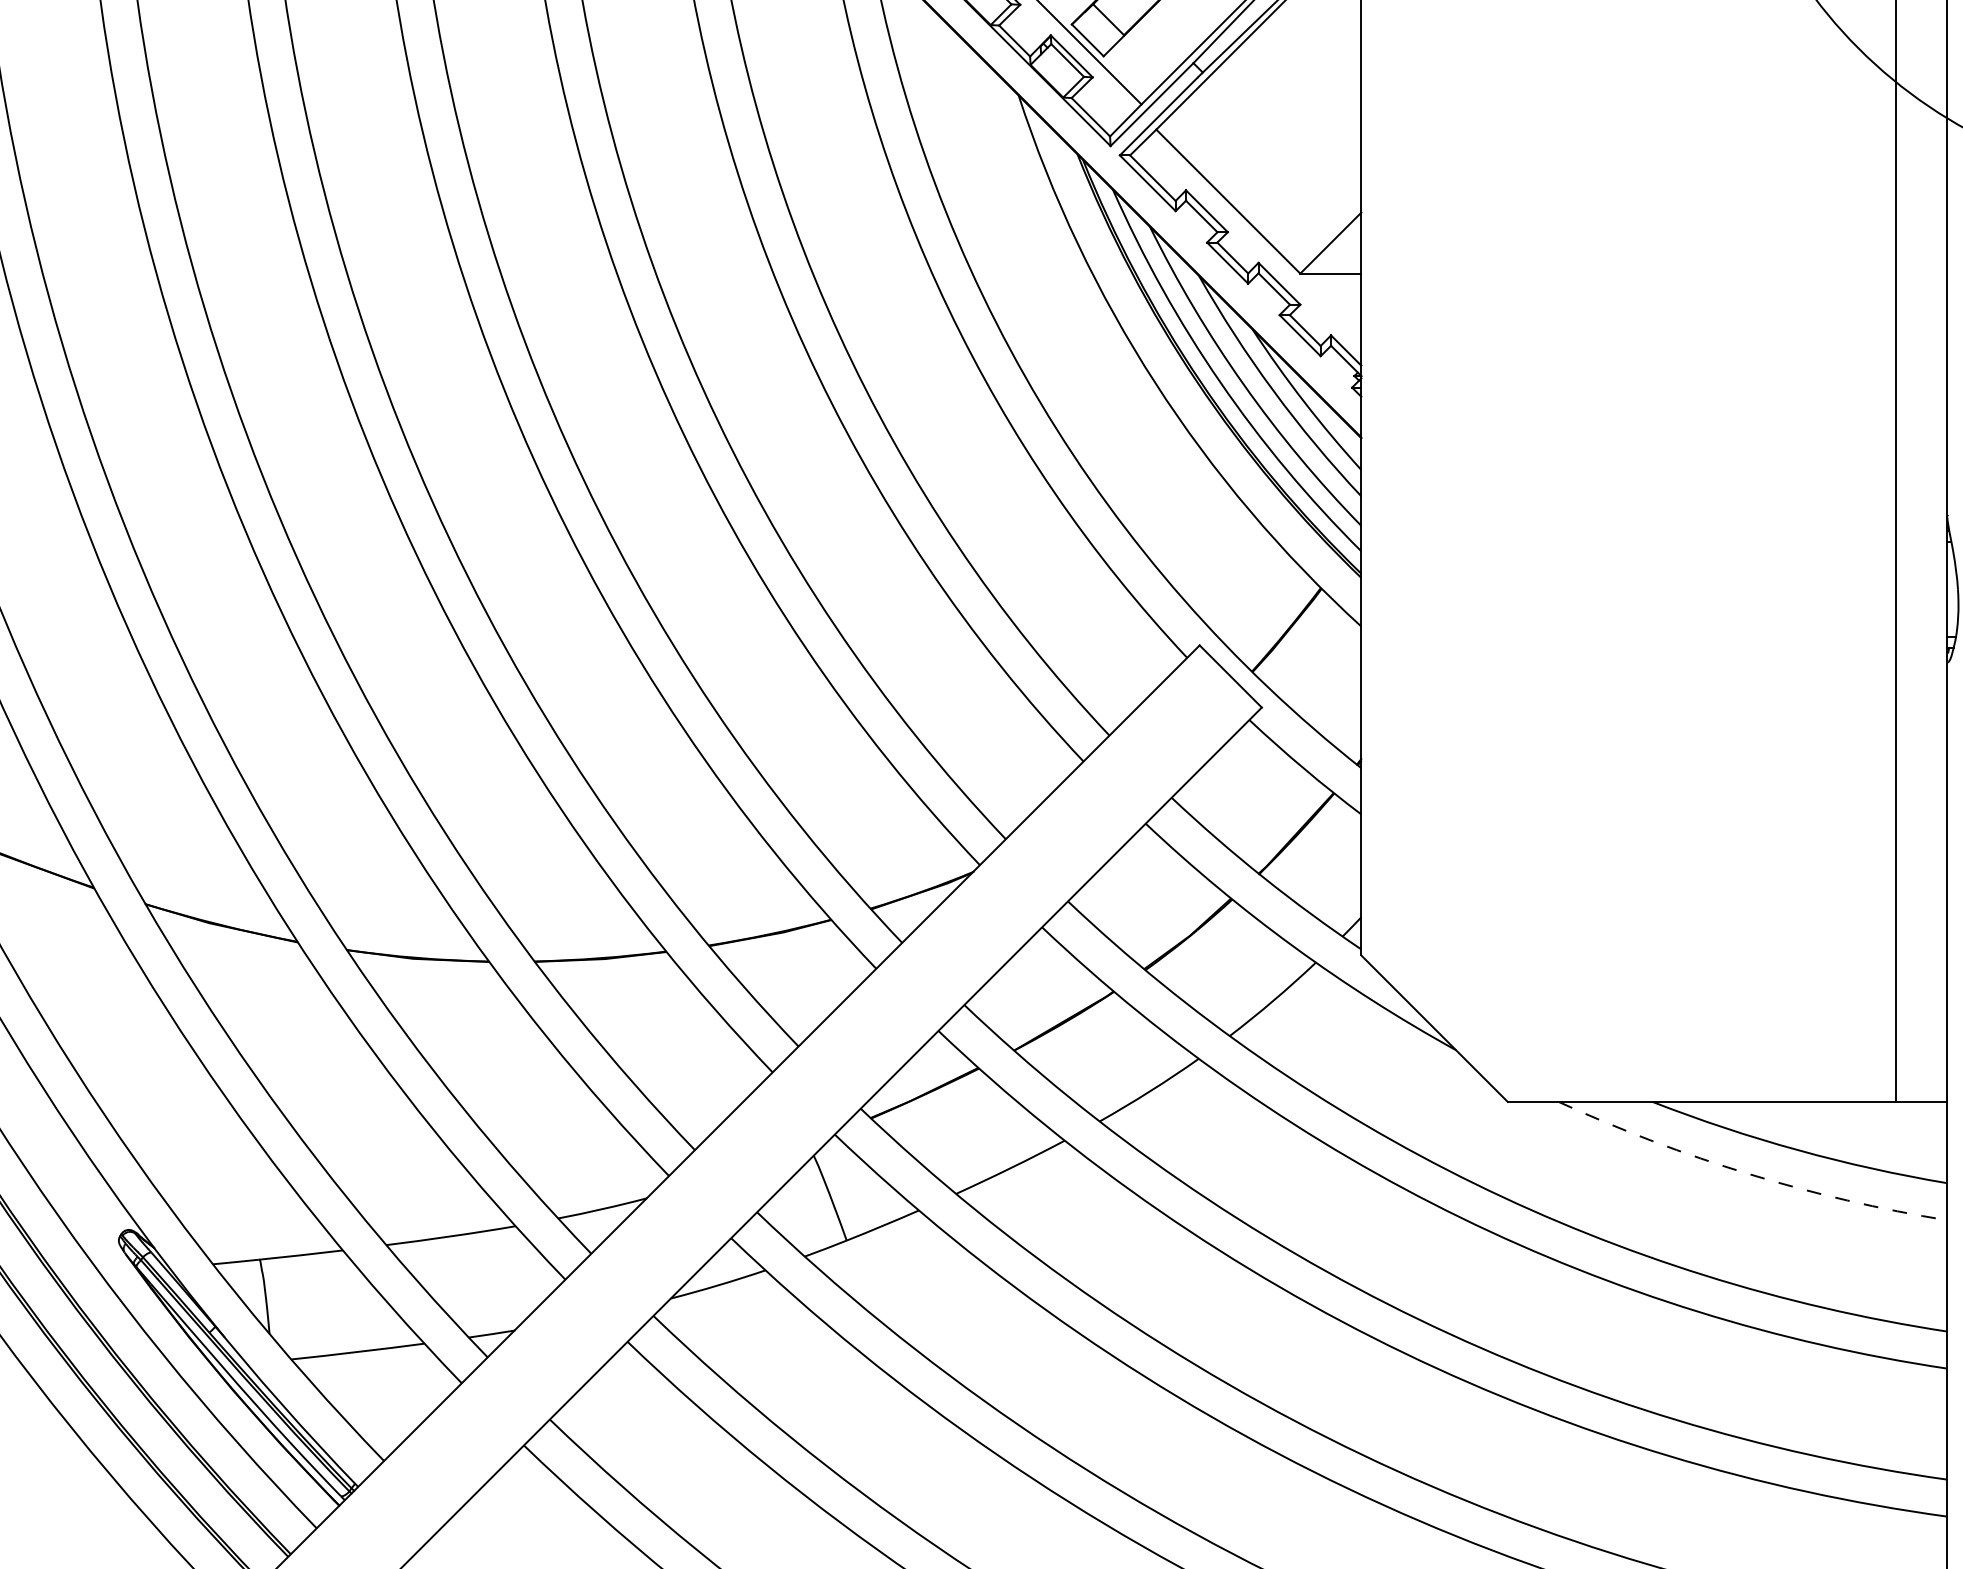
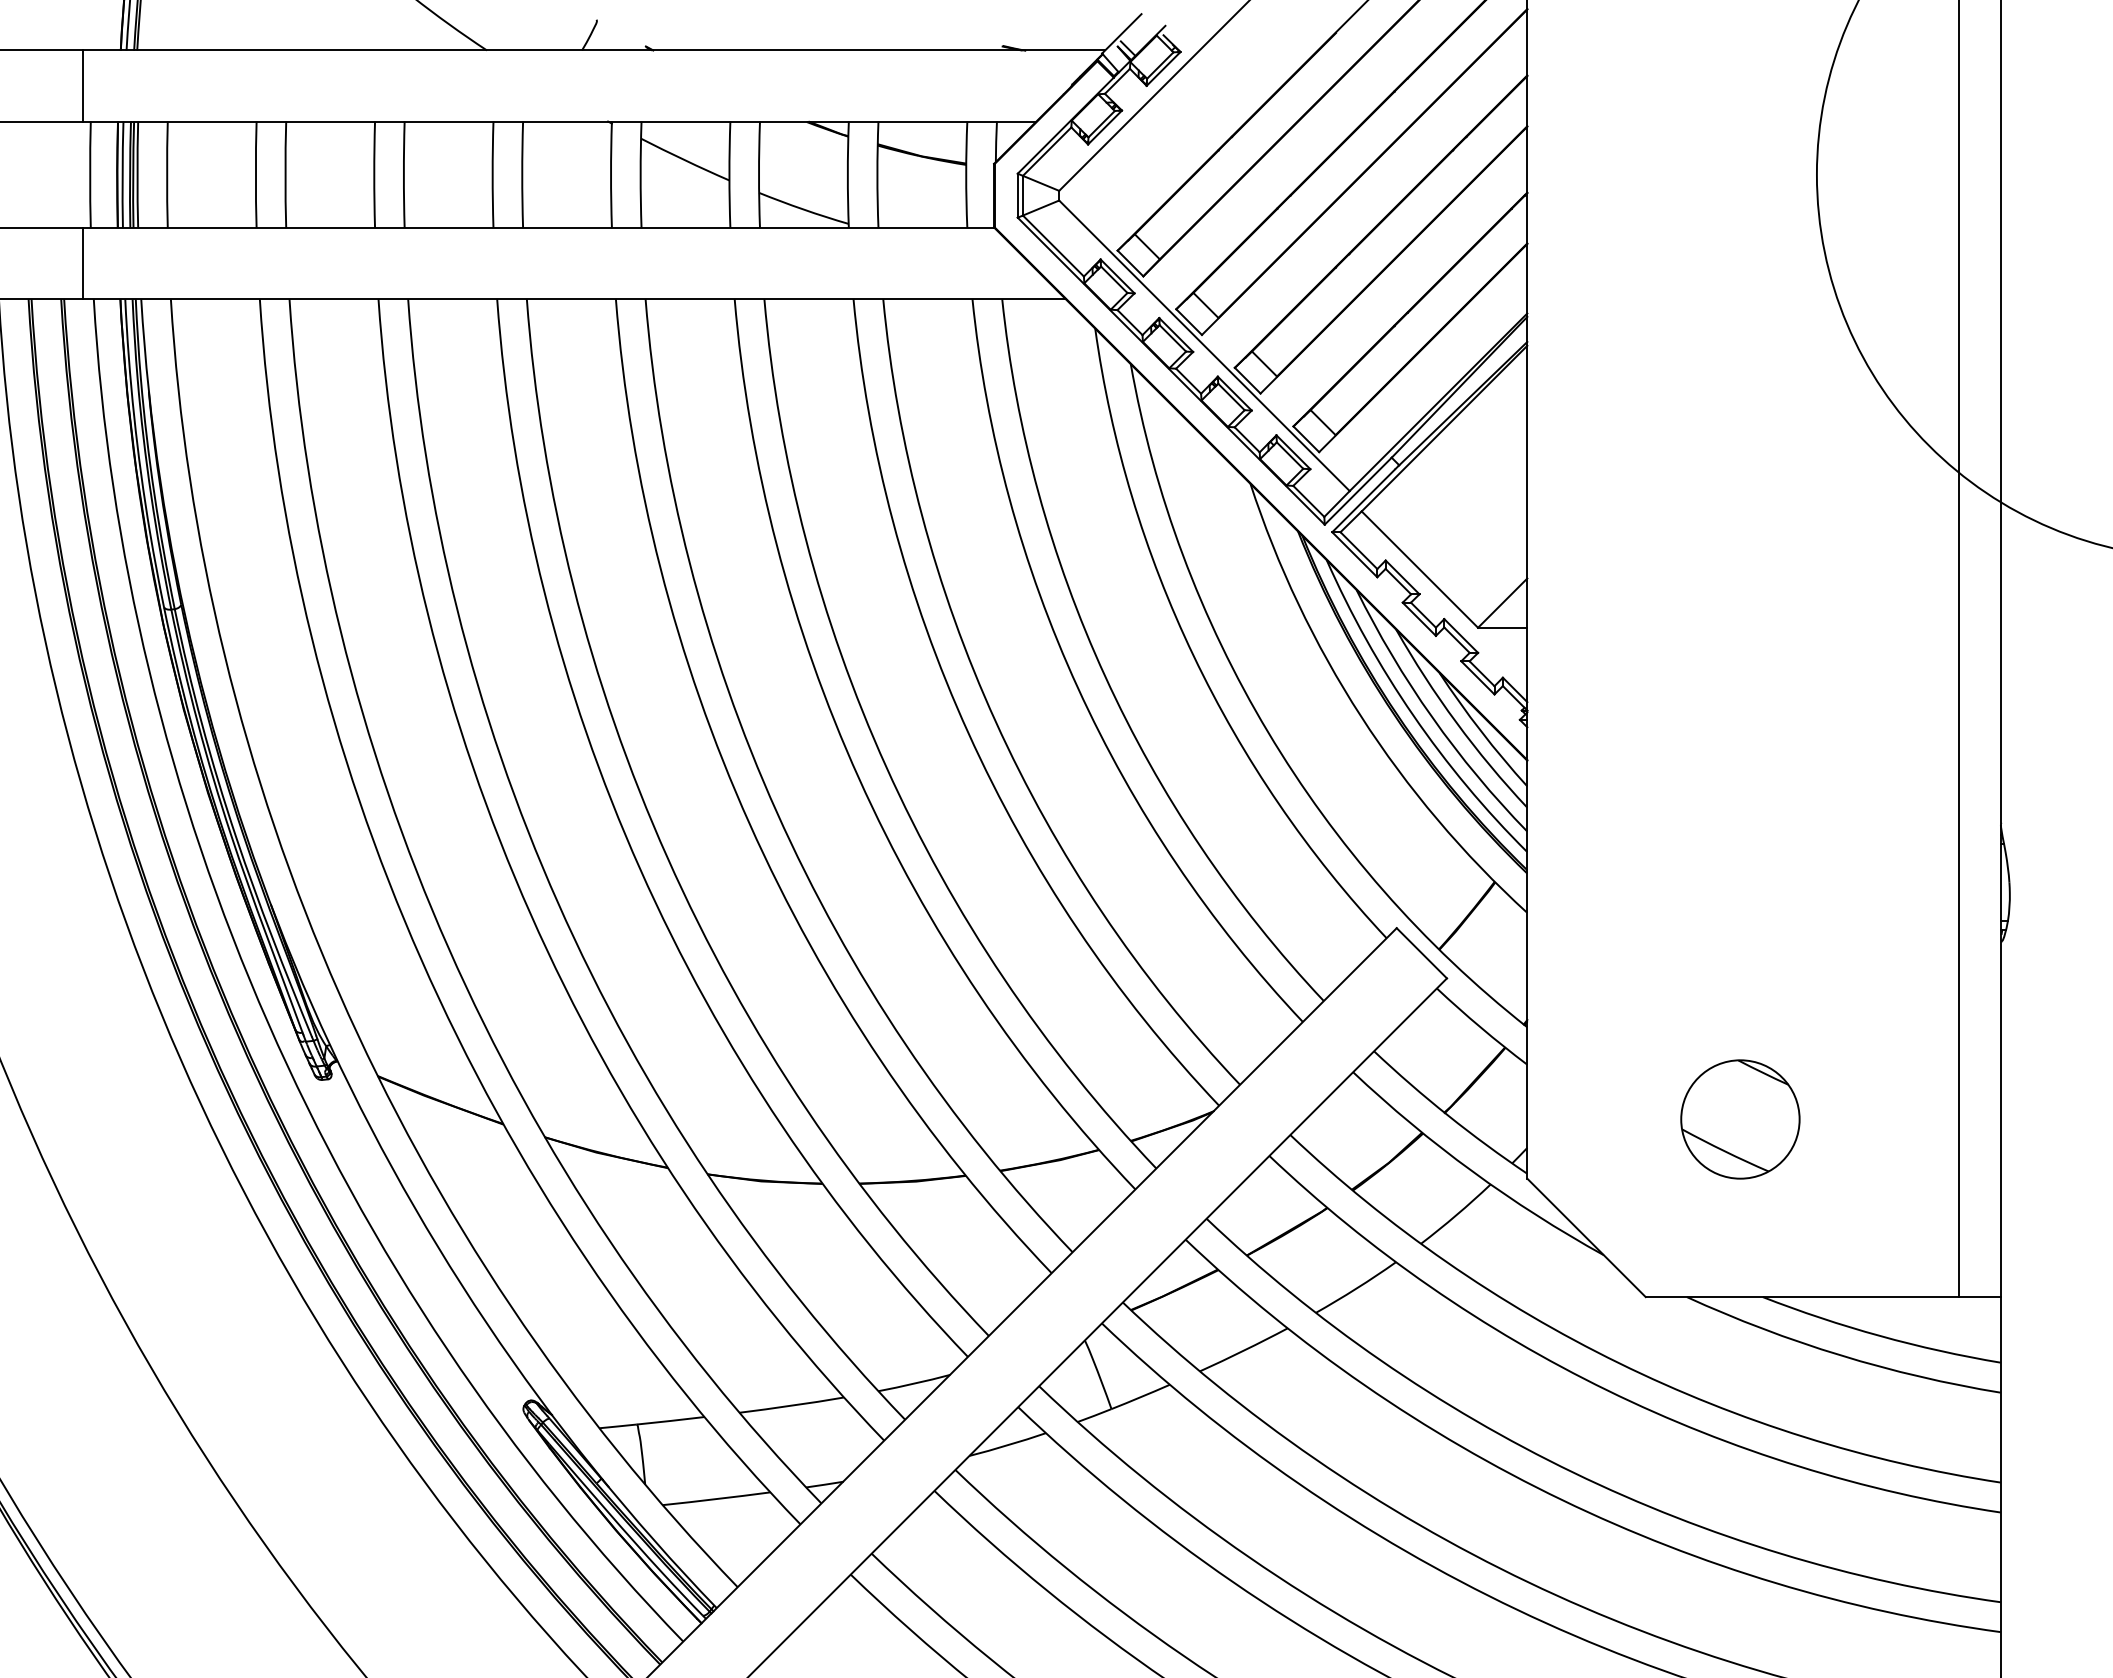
part: (1625, 882) -> (1740, 1119), added
arc: (1748, 1174) -> (1840, 1355), dashed -> solid

